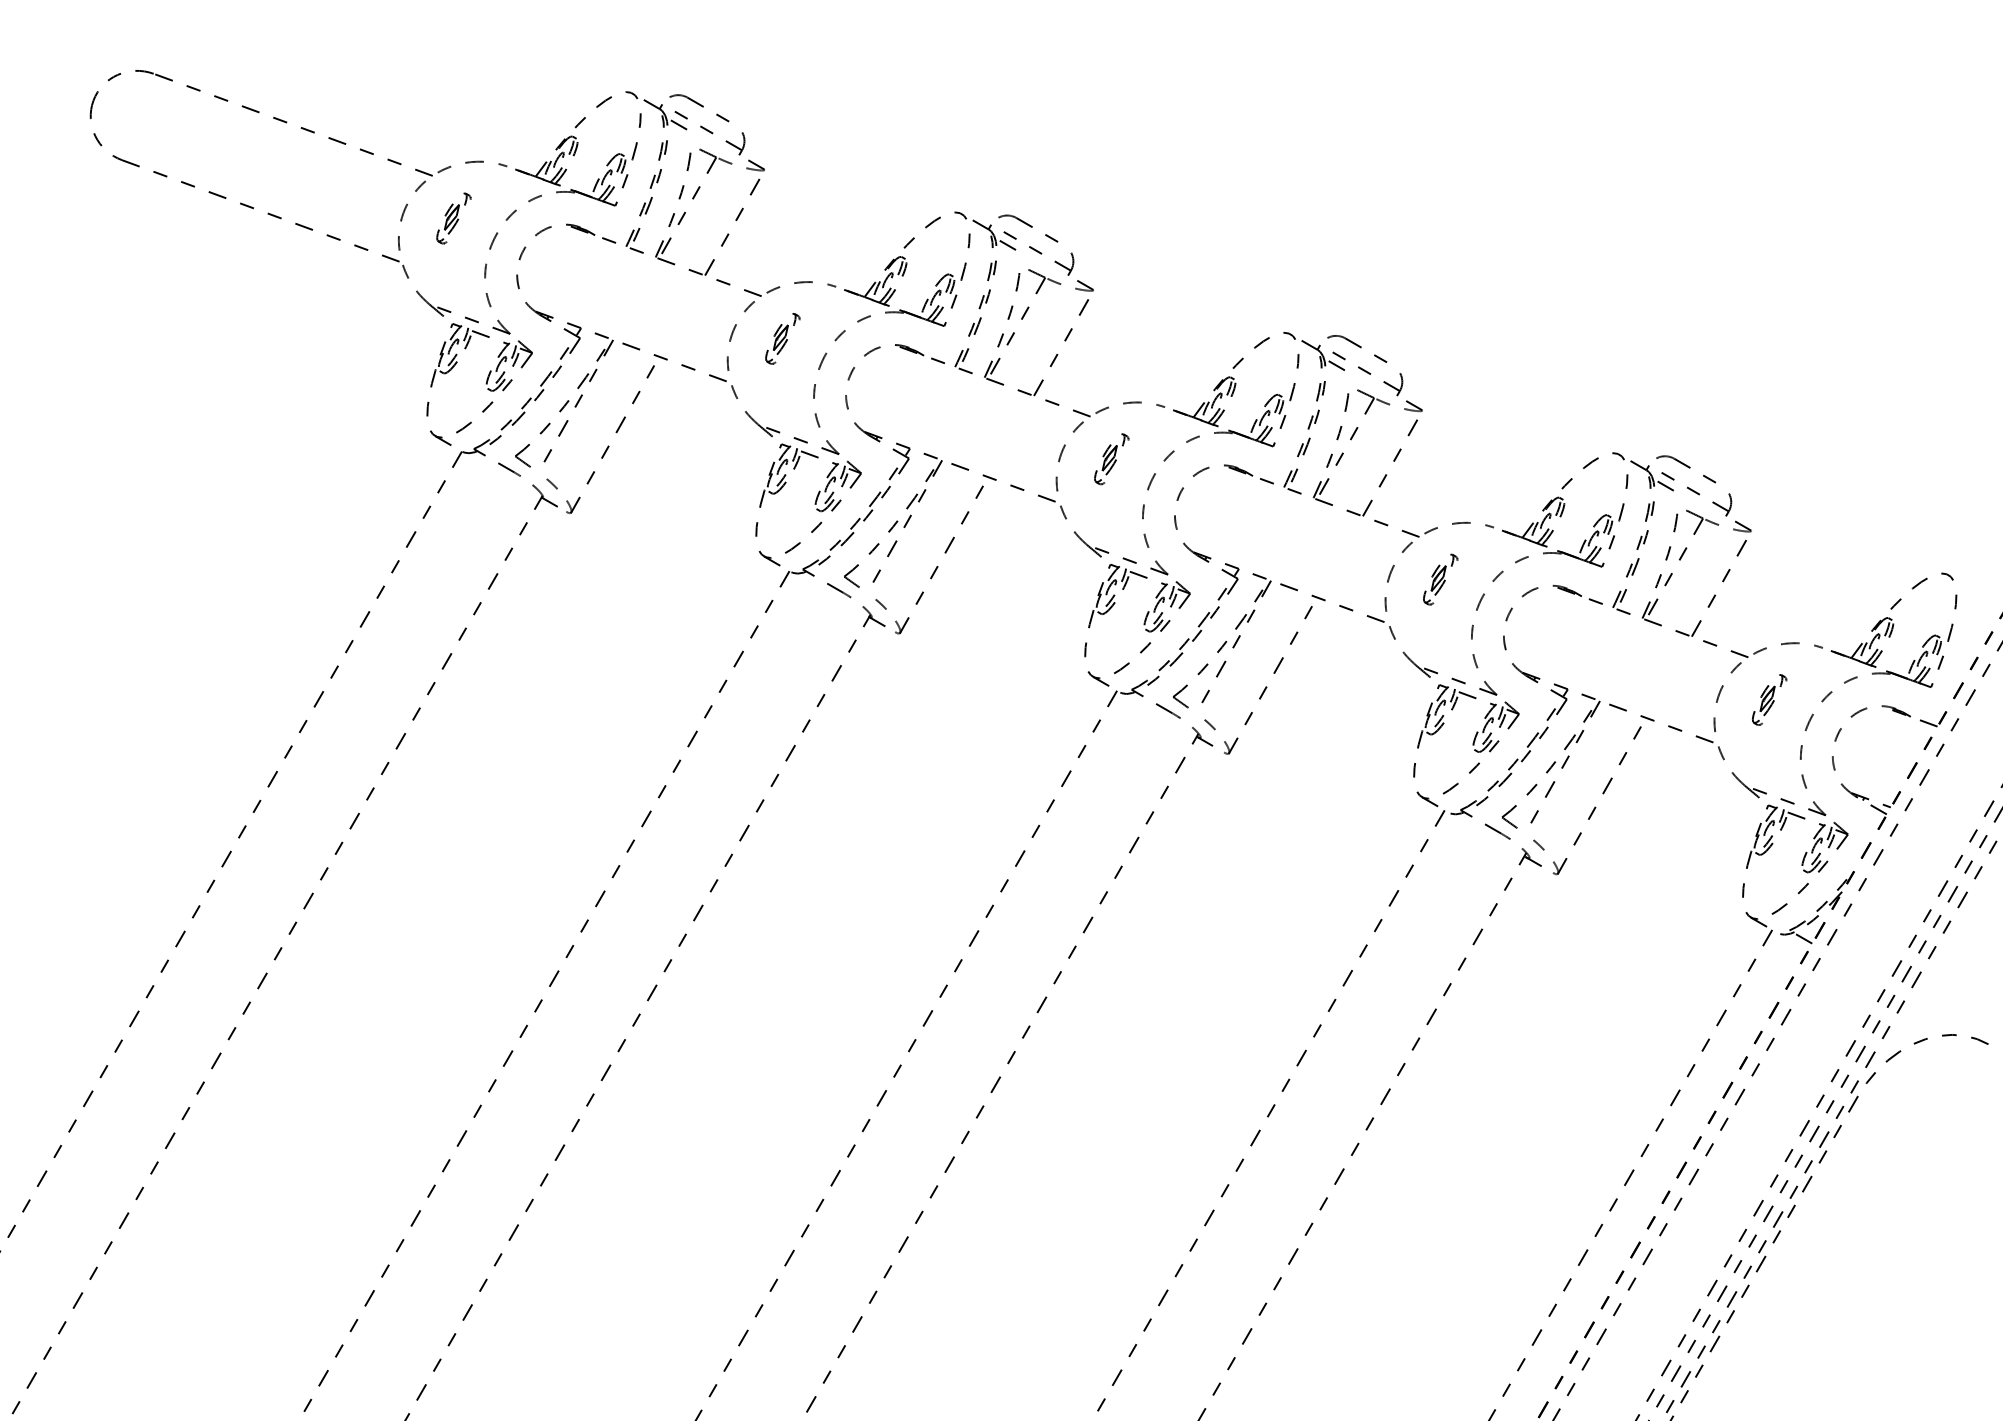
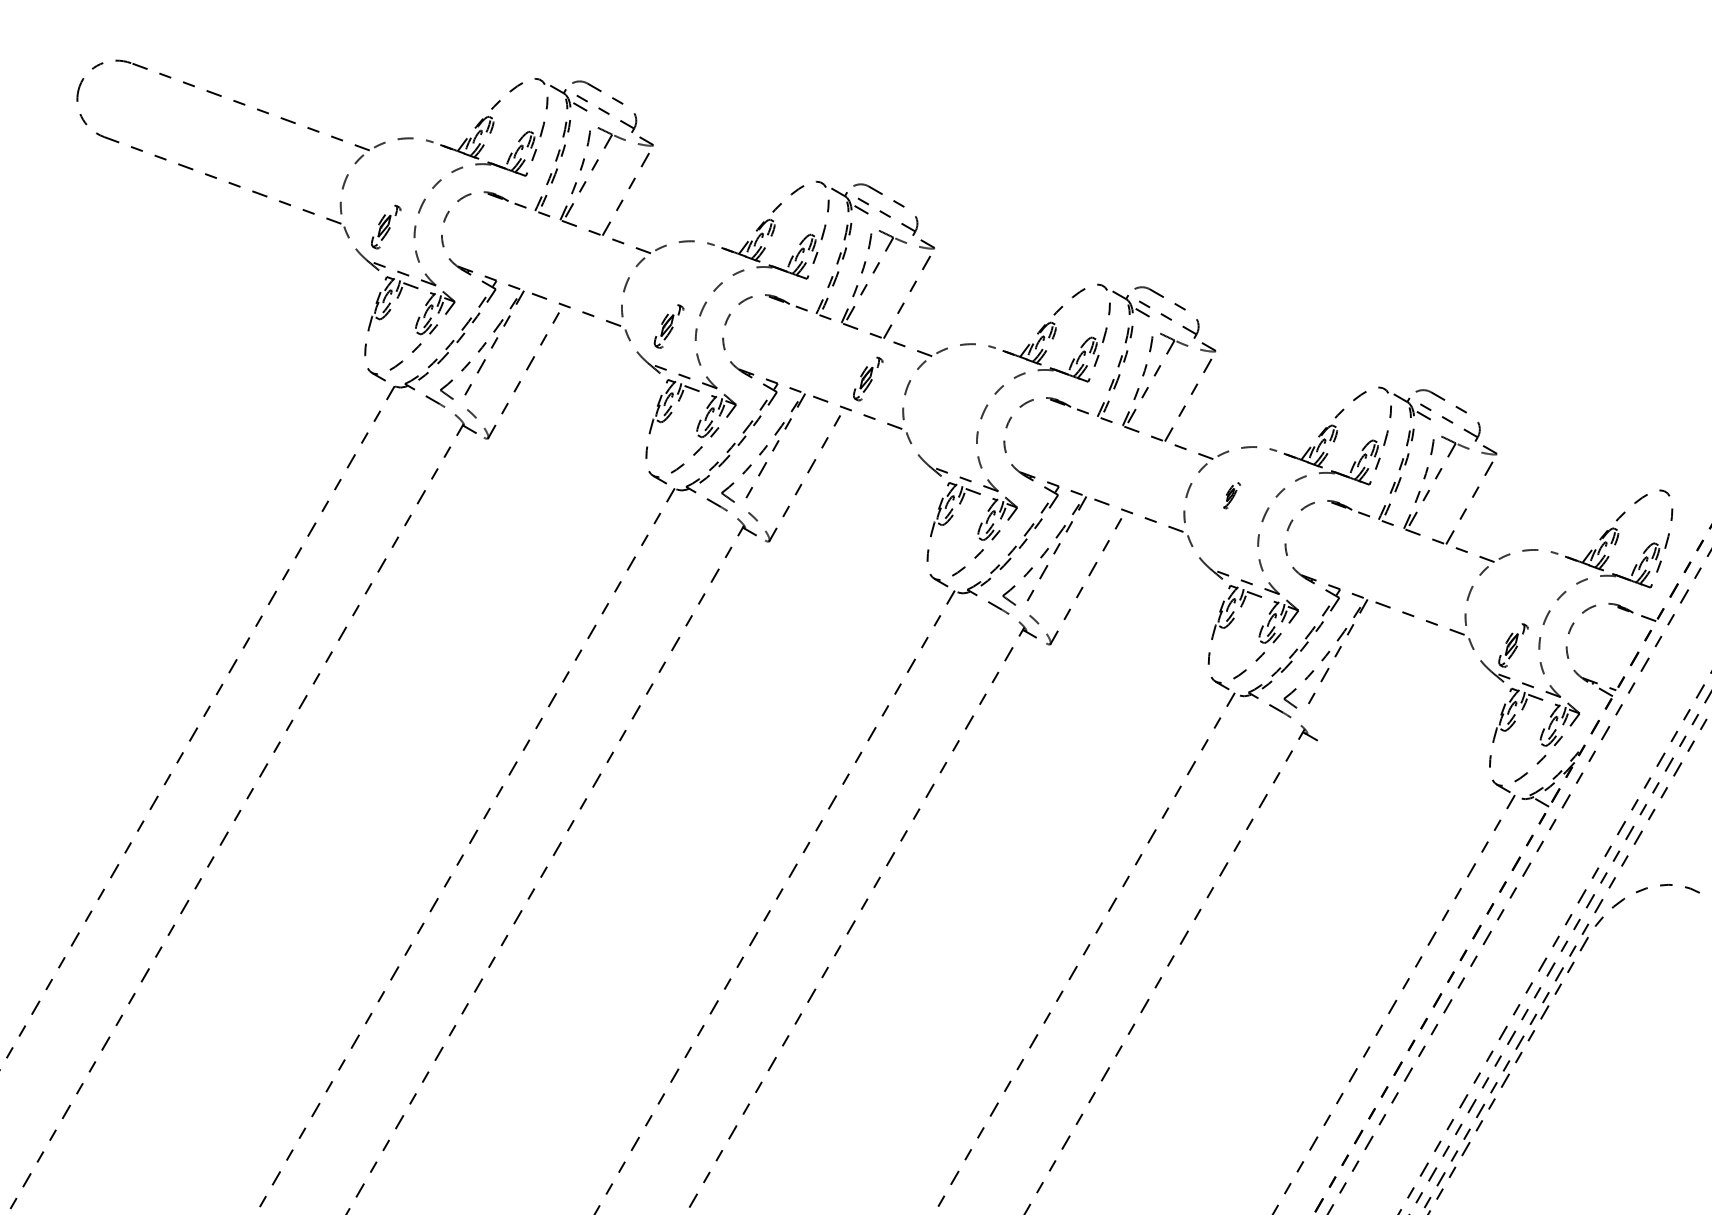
part: (453, 218) -> (385, 227), moved
part: (782, 338) -> (668, 326), moved
part: (1111, 459) -> (867, 379), moved
part: (1440, 579) -> (1231, 495), size x0.6
part: (1769, 699) -> (1513, 645), moved
part: (1594, 806) -> (1362, 689), removed

